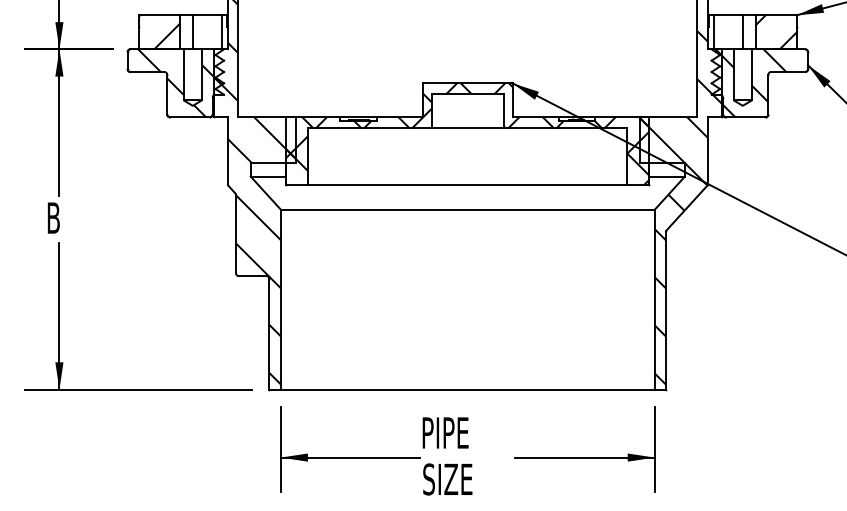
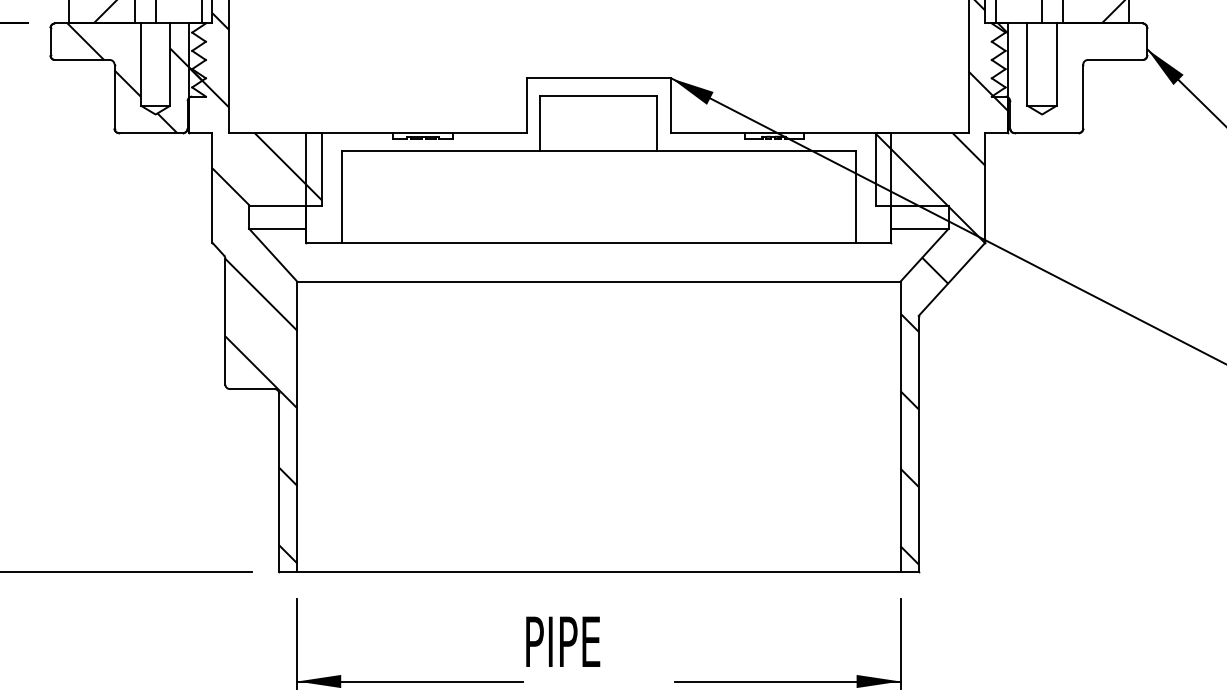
hatch: (749, 83) -> (1052, 78), removed
hatch: (467, 134) -> (598, 160), removed

